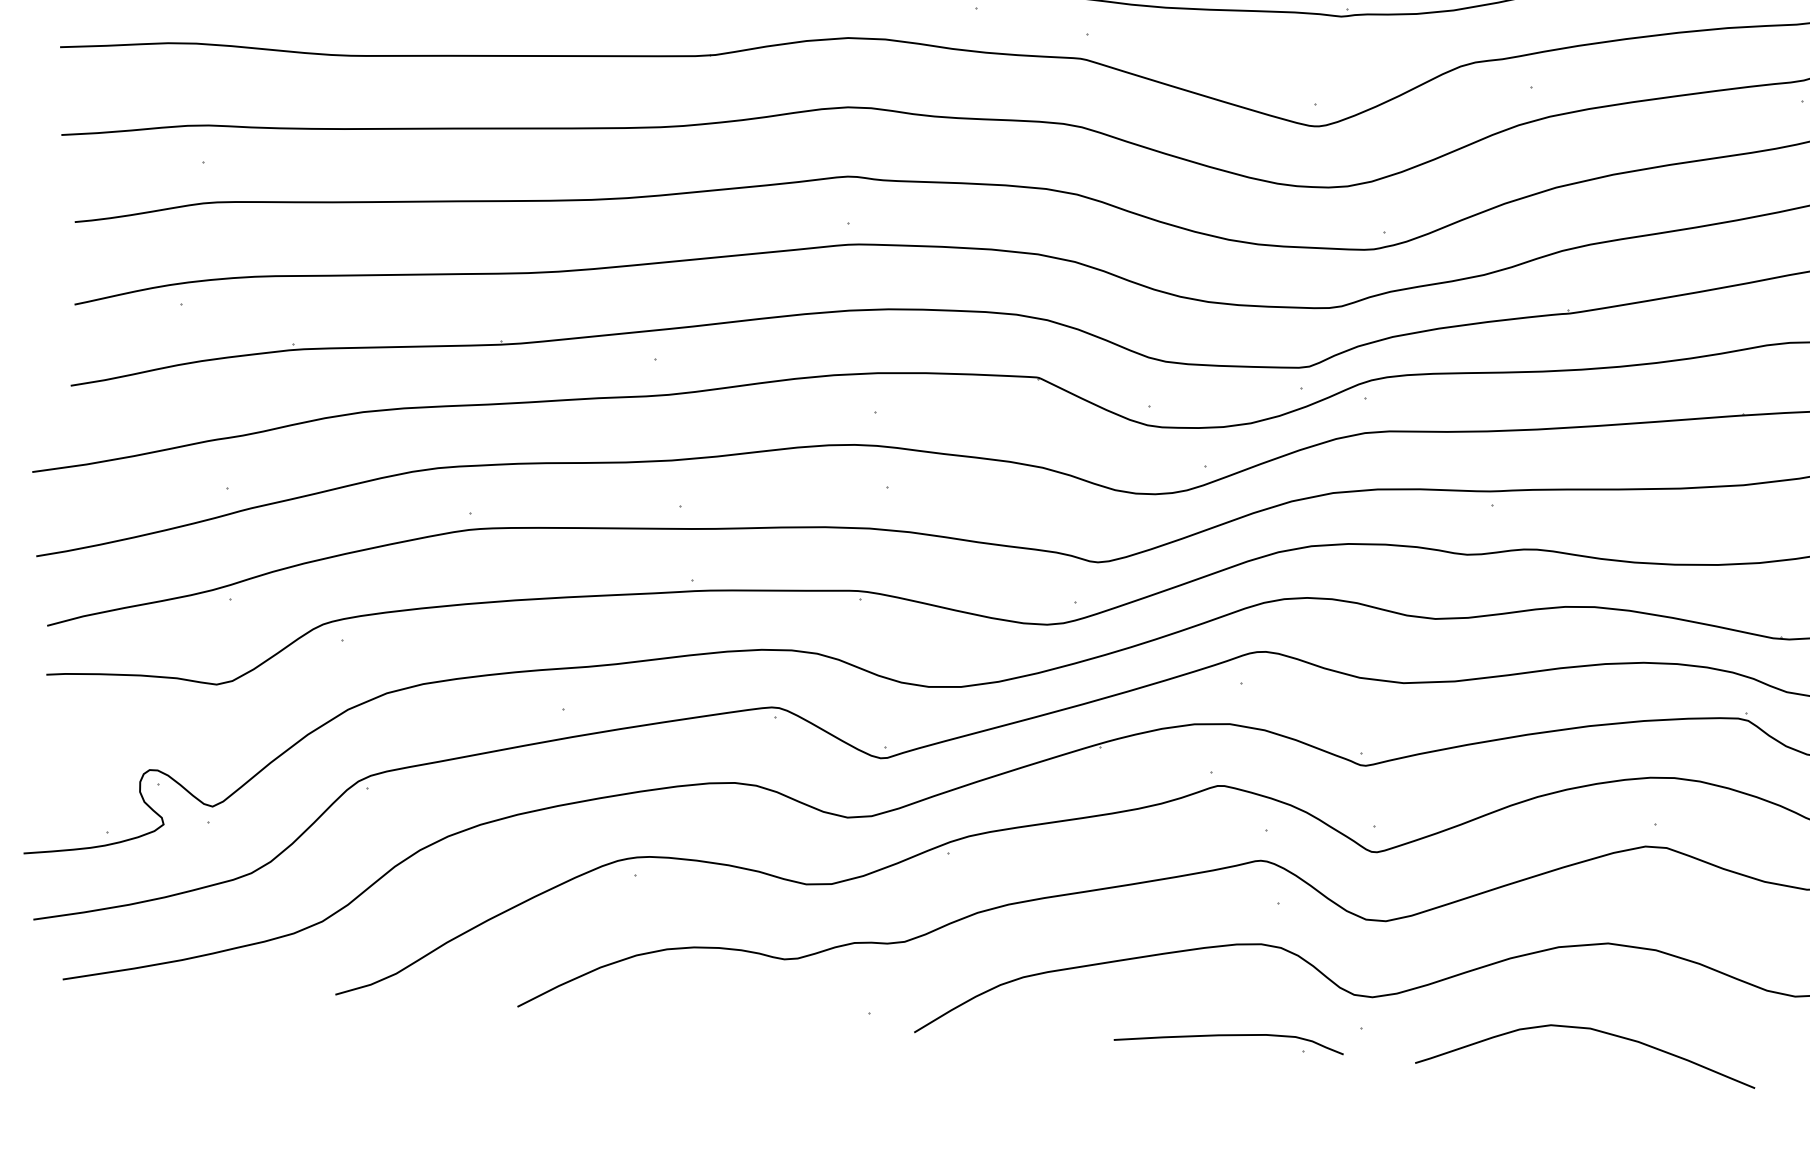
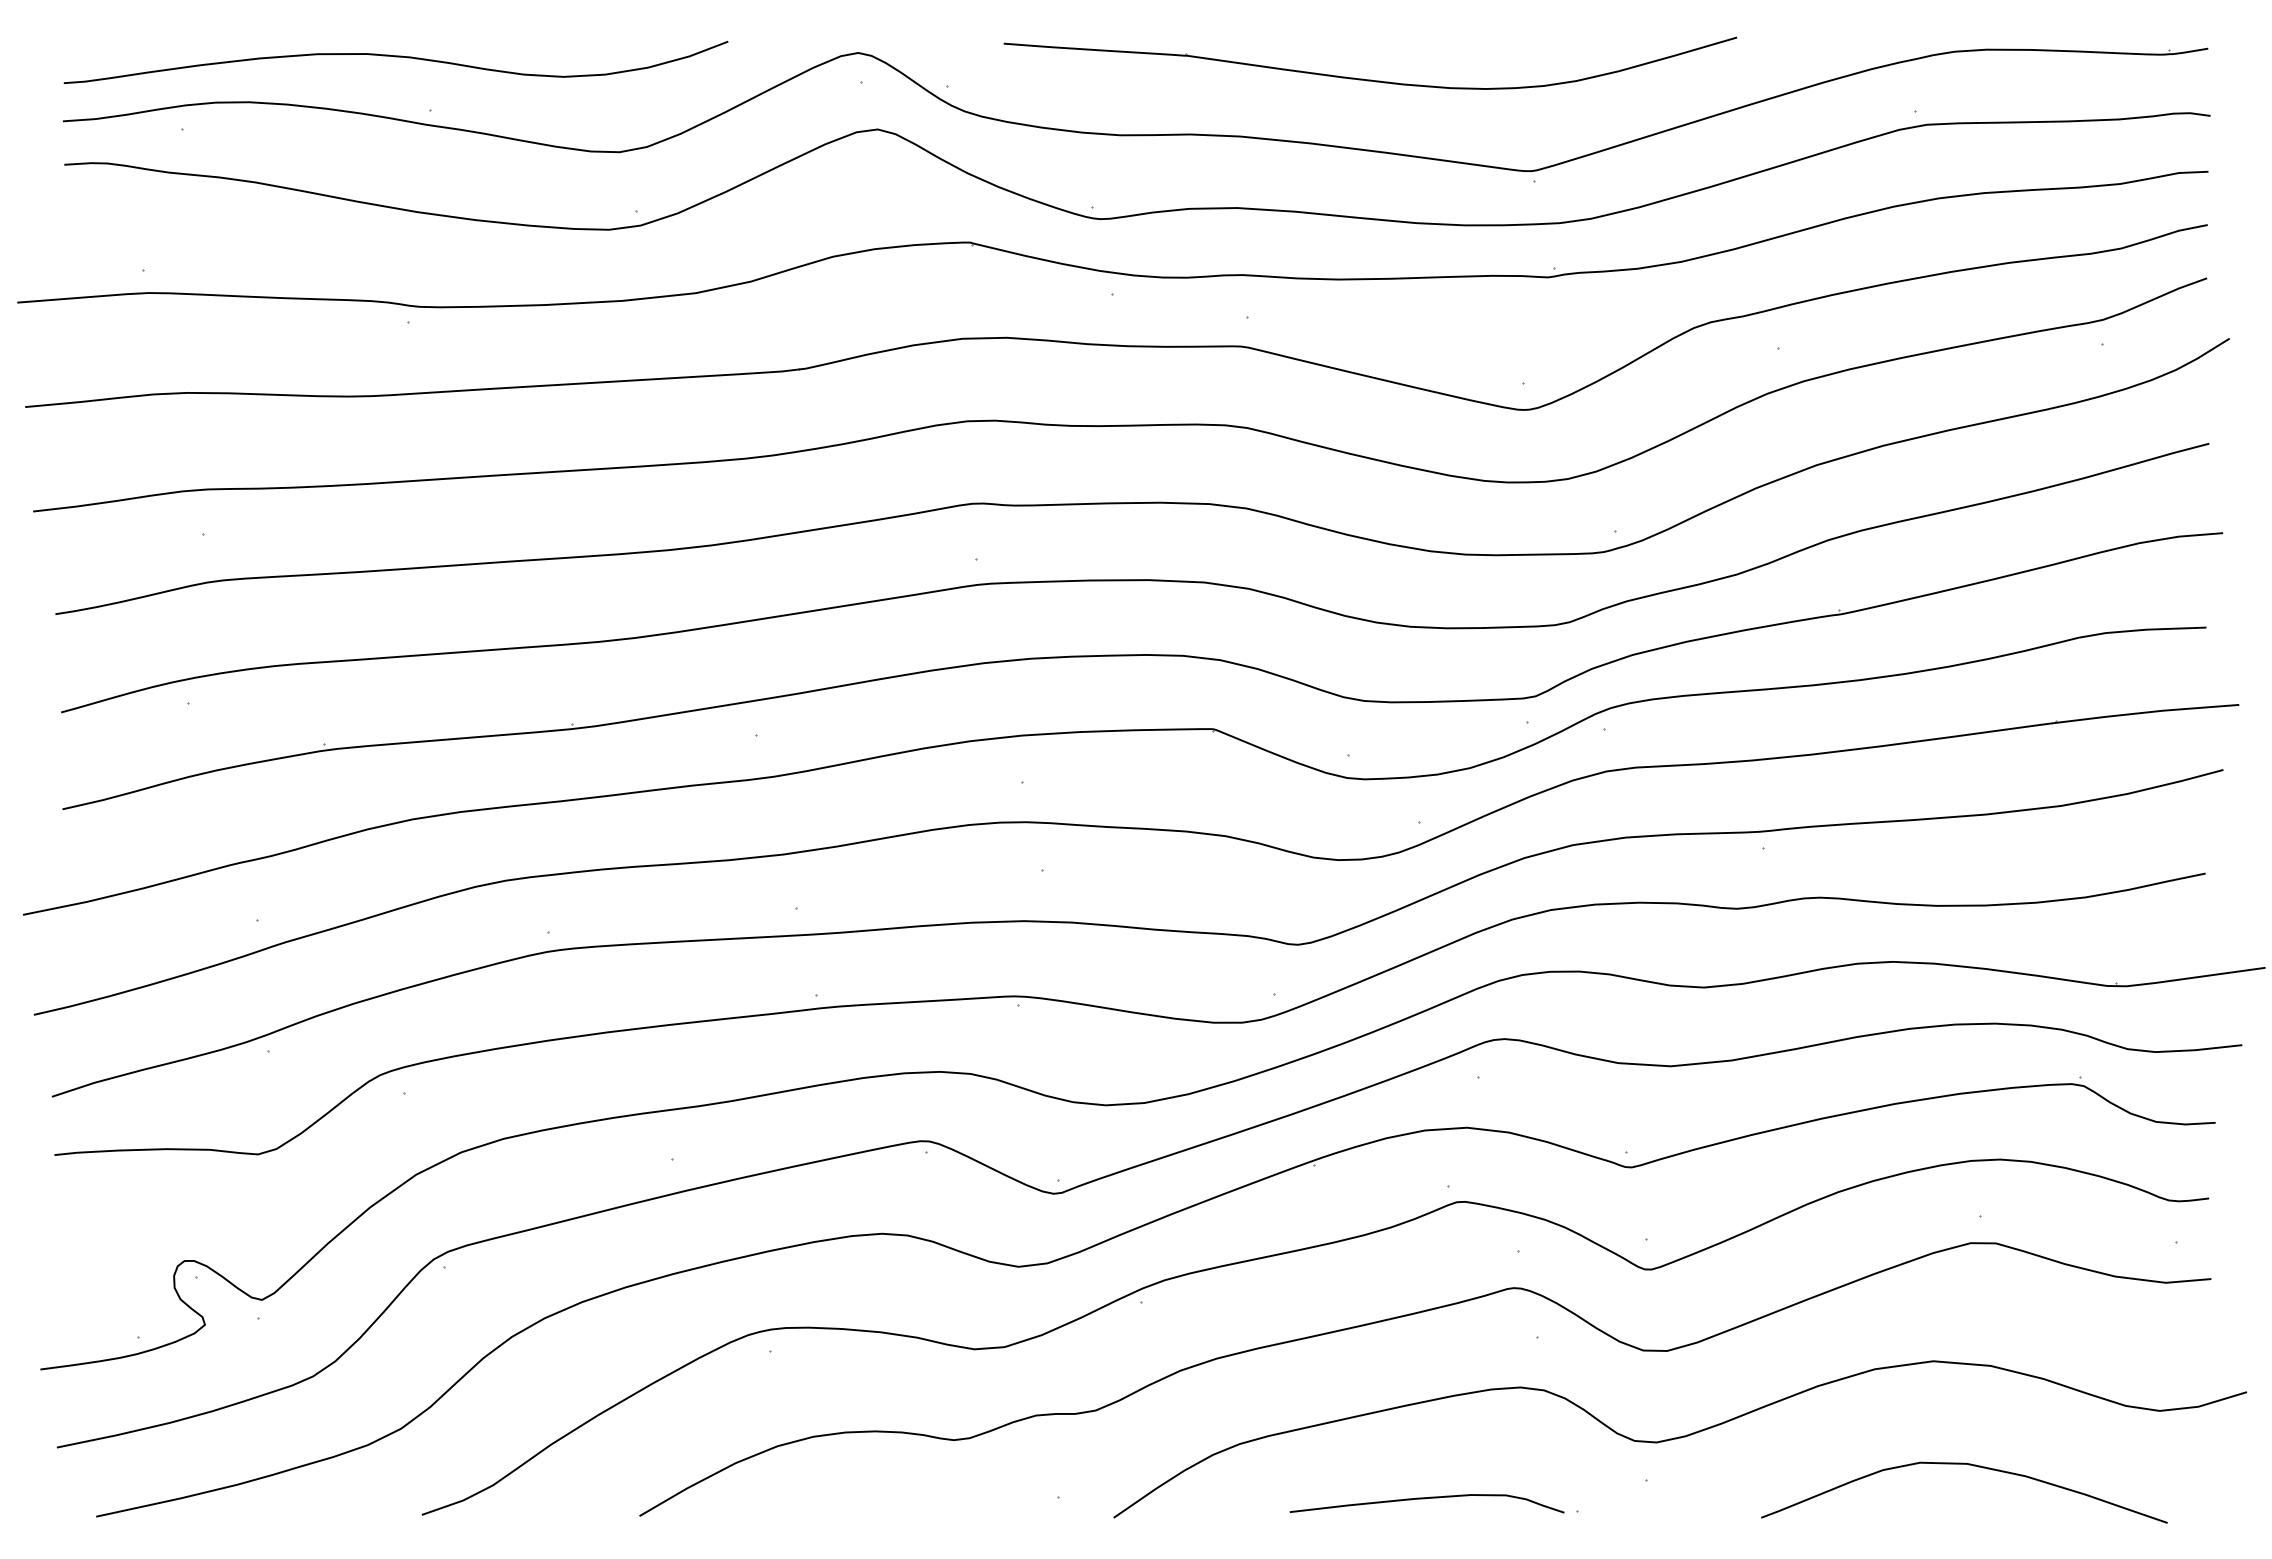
curve: (1591, 1030) -> (1968, 1465), moved
curve: (1228, 1036) -> (1425, 1499), moved

